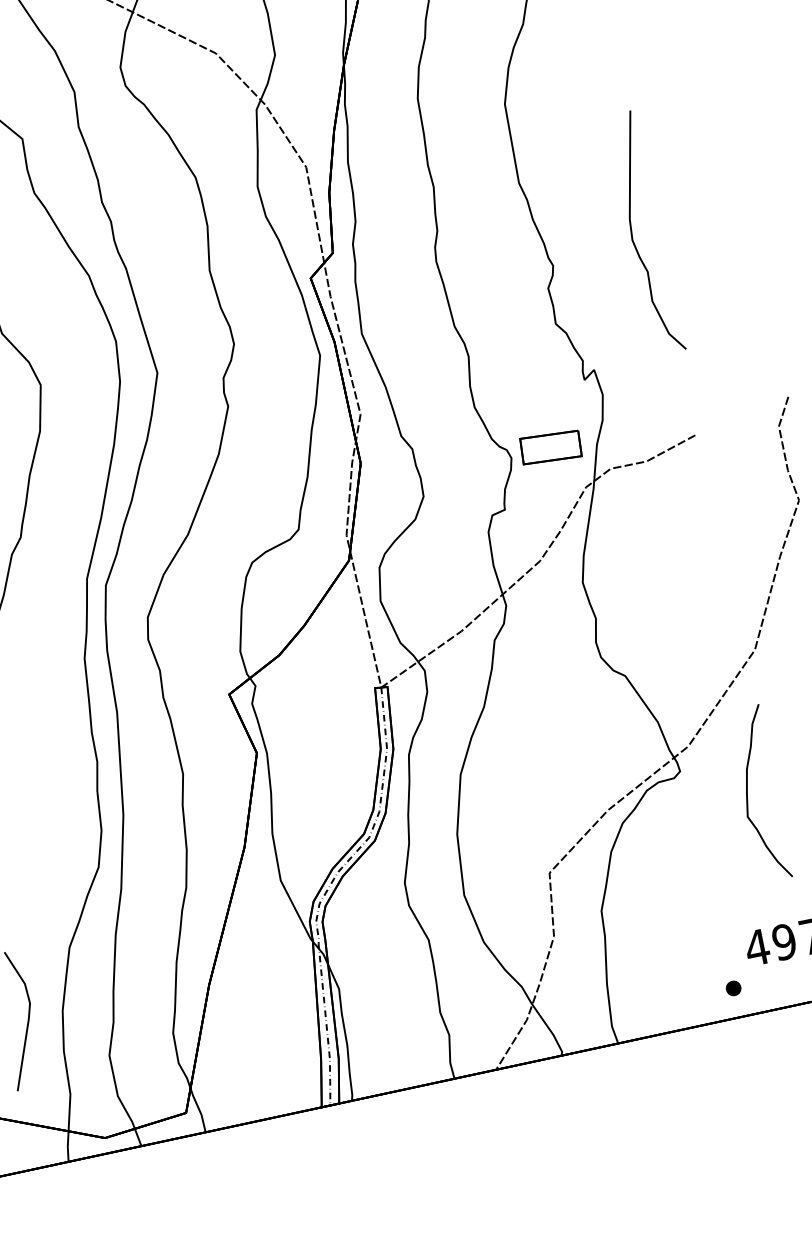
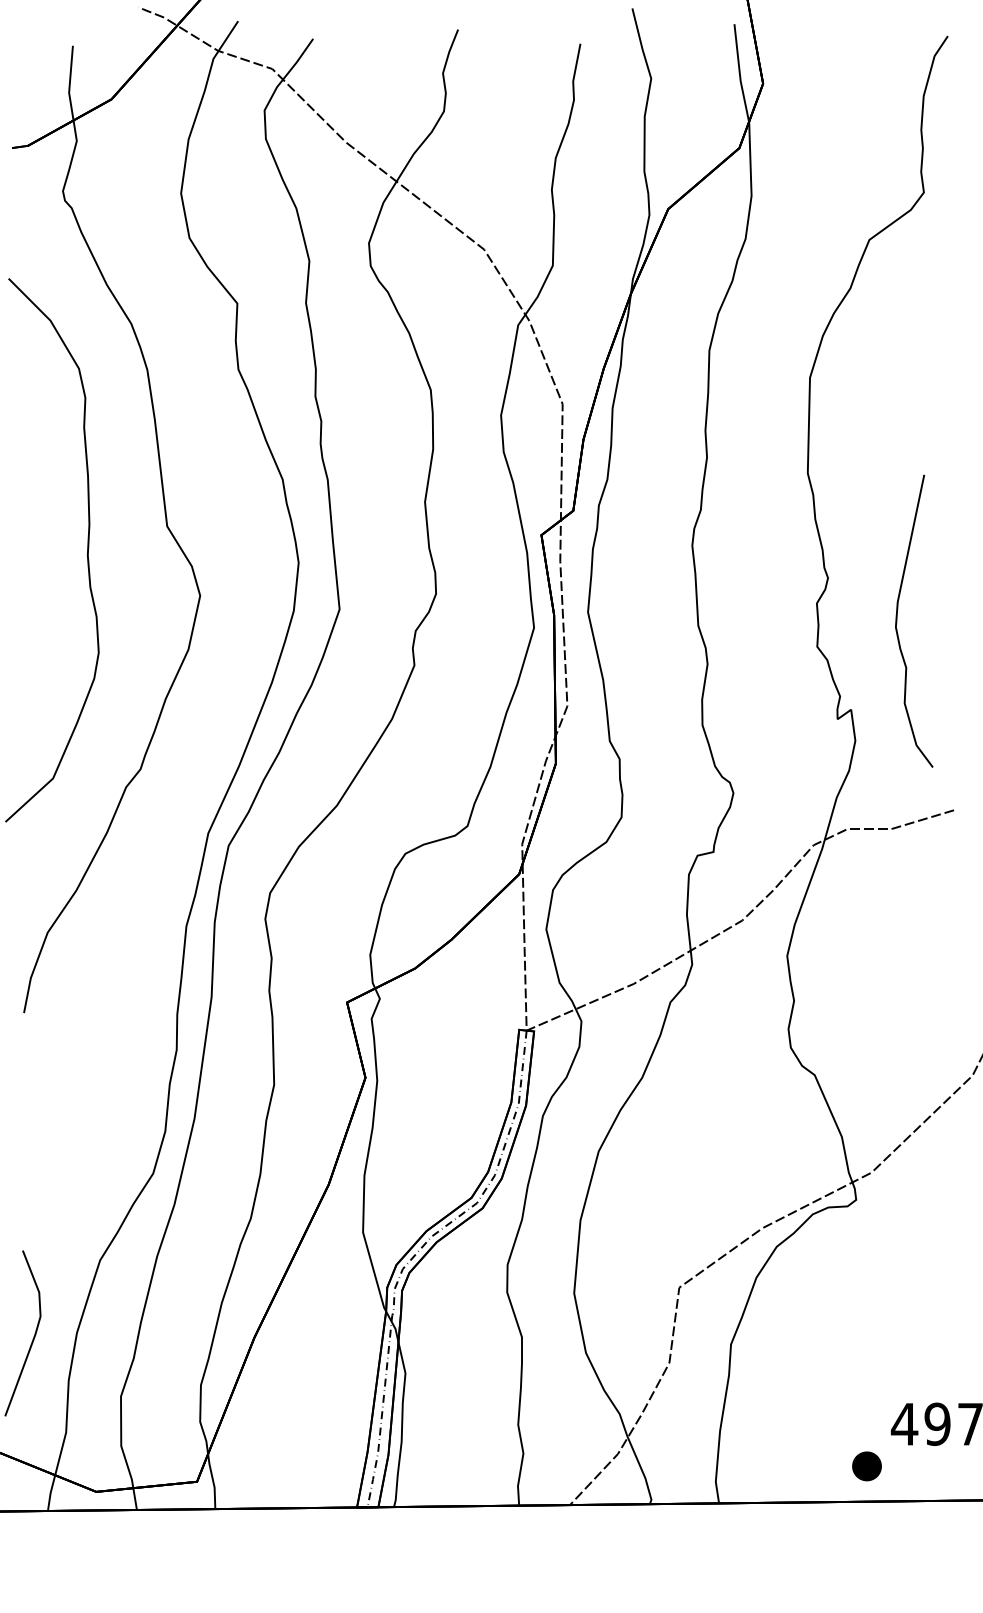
curve: (632, 234) -> (897, 620), moved
part: (550, 447) -> (781, 789), removed
curve: (747, 792) -> (930, 1240), removed
part: (733, 988) -> (867, 1466), size x1.6

